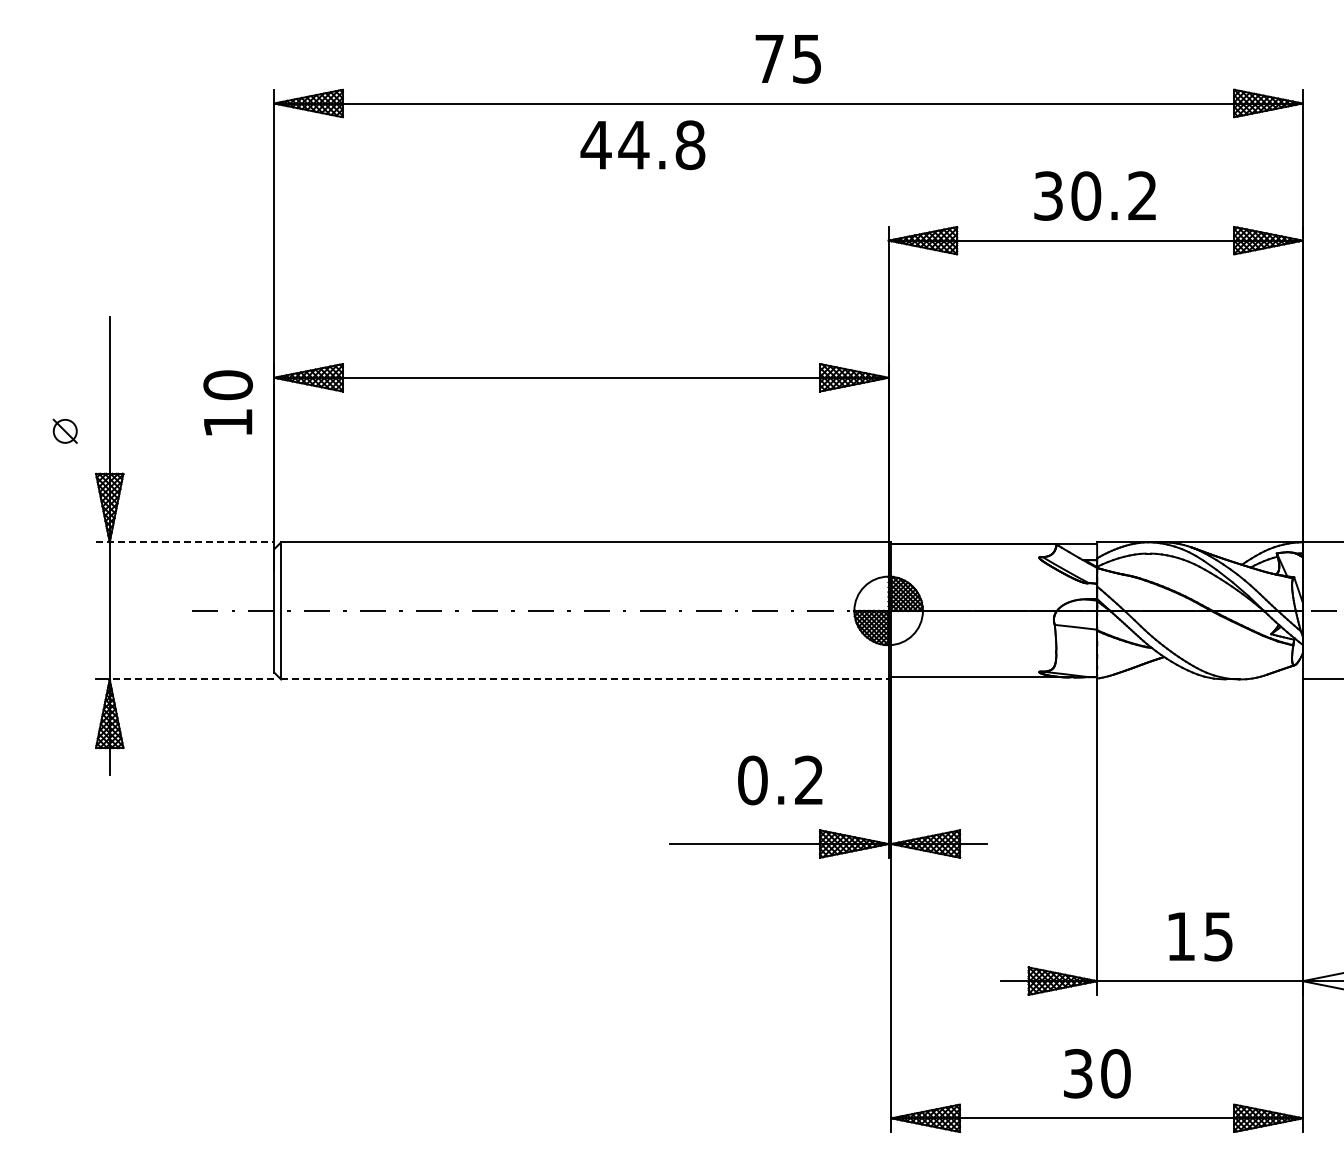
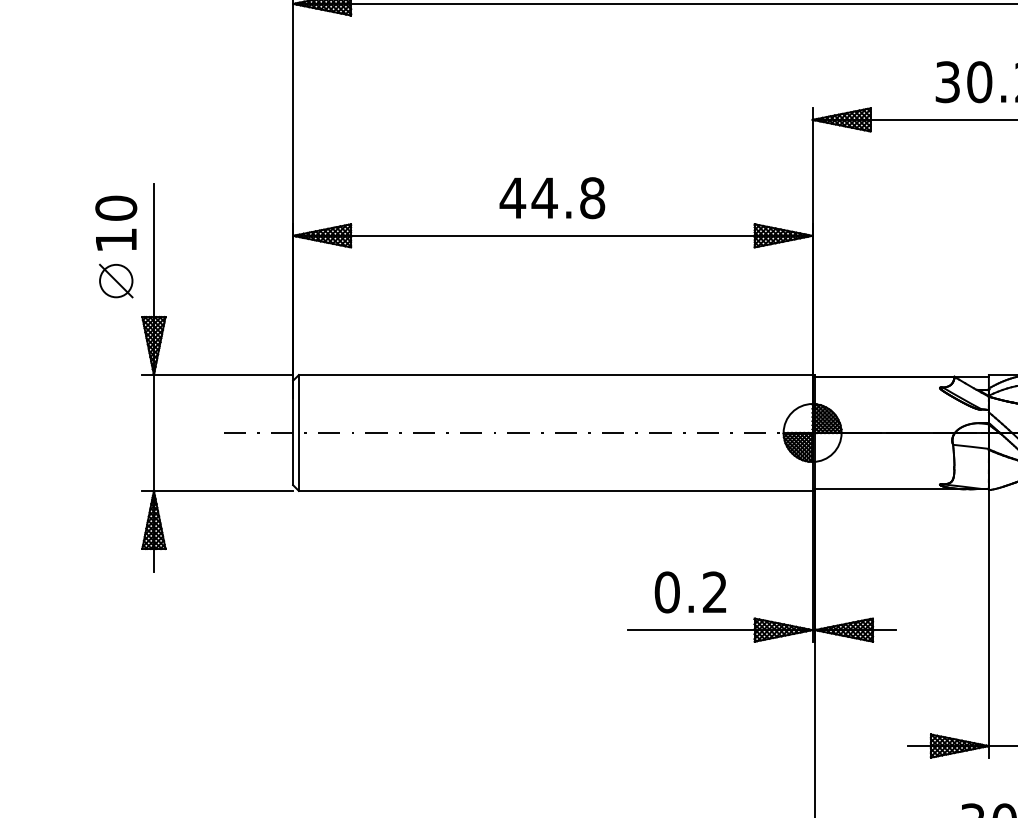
text: (642, 145) -> (552, 198), moved
text: (227, 402) -> (115, 222), moved
part: (65, 431) -> (116, 281), size x1.67
line: (185, 542) -> (218, 375), dashed -> solid
line: (191, 679) -> (223, 490), dashed -> solid
line: (584, 679) -> (555, 490), dashed -> solid
text: (780, 780) -> (690, 592), moved

